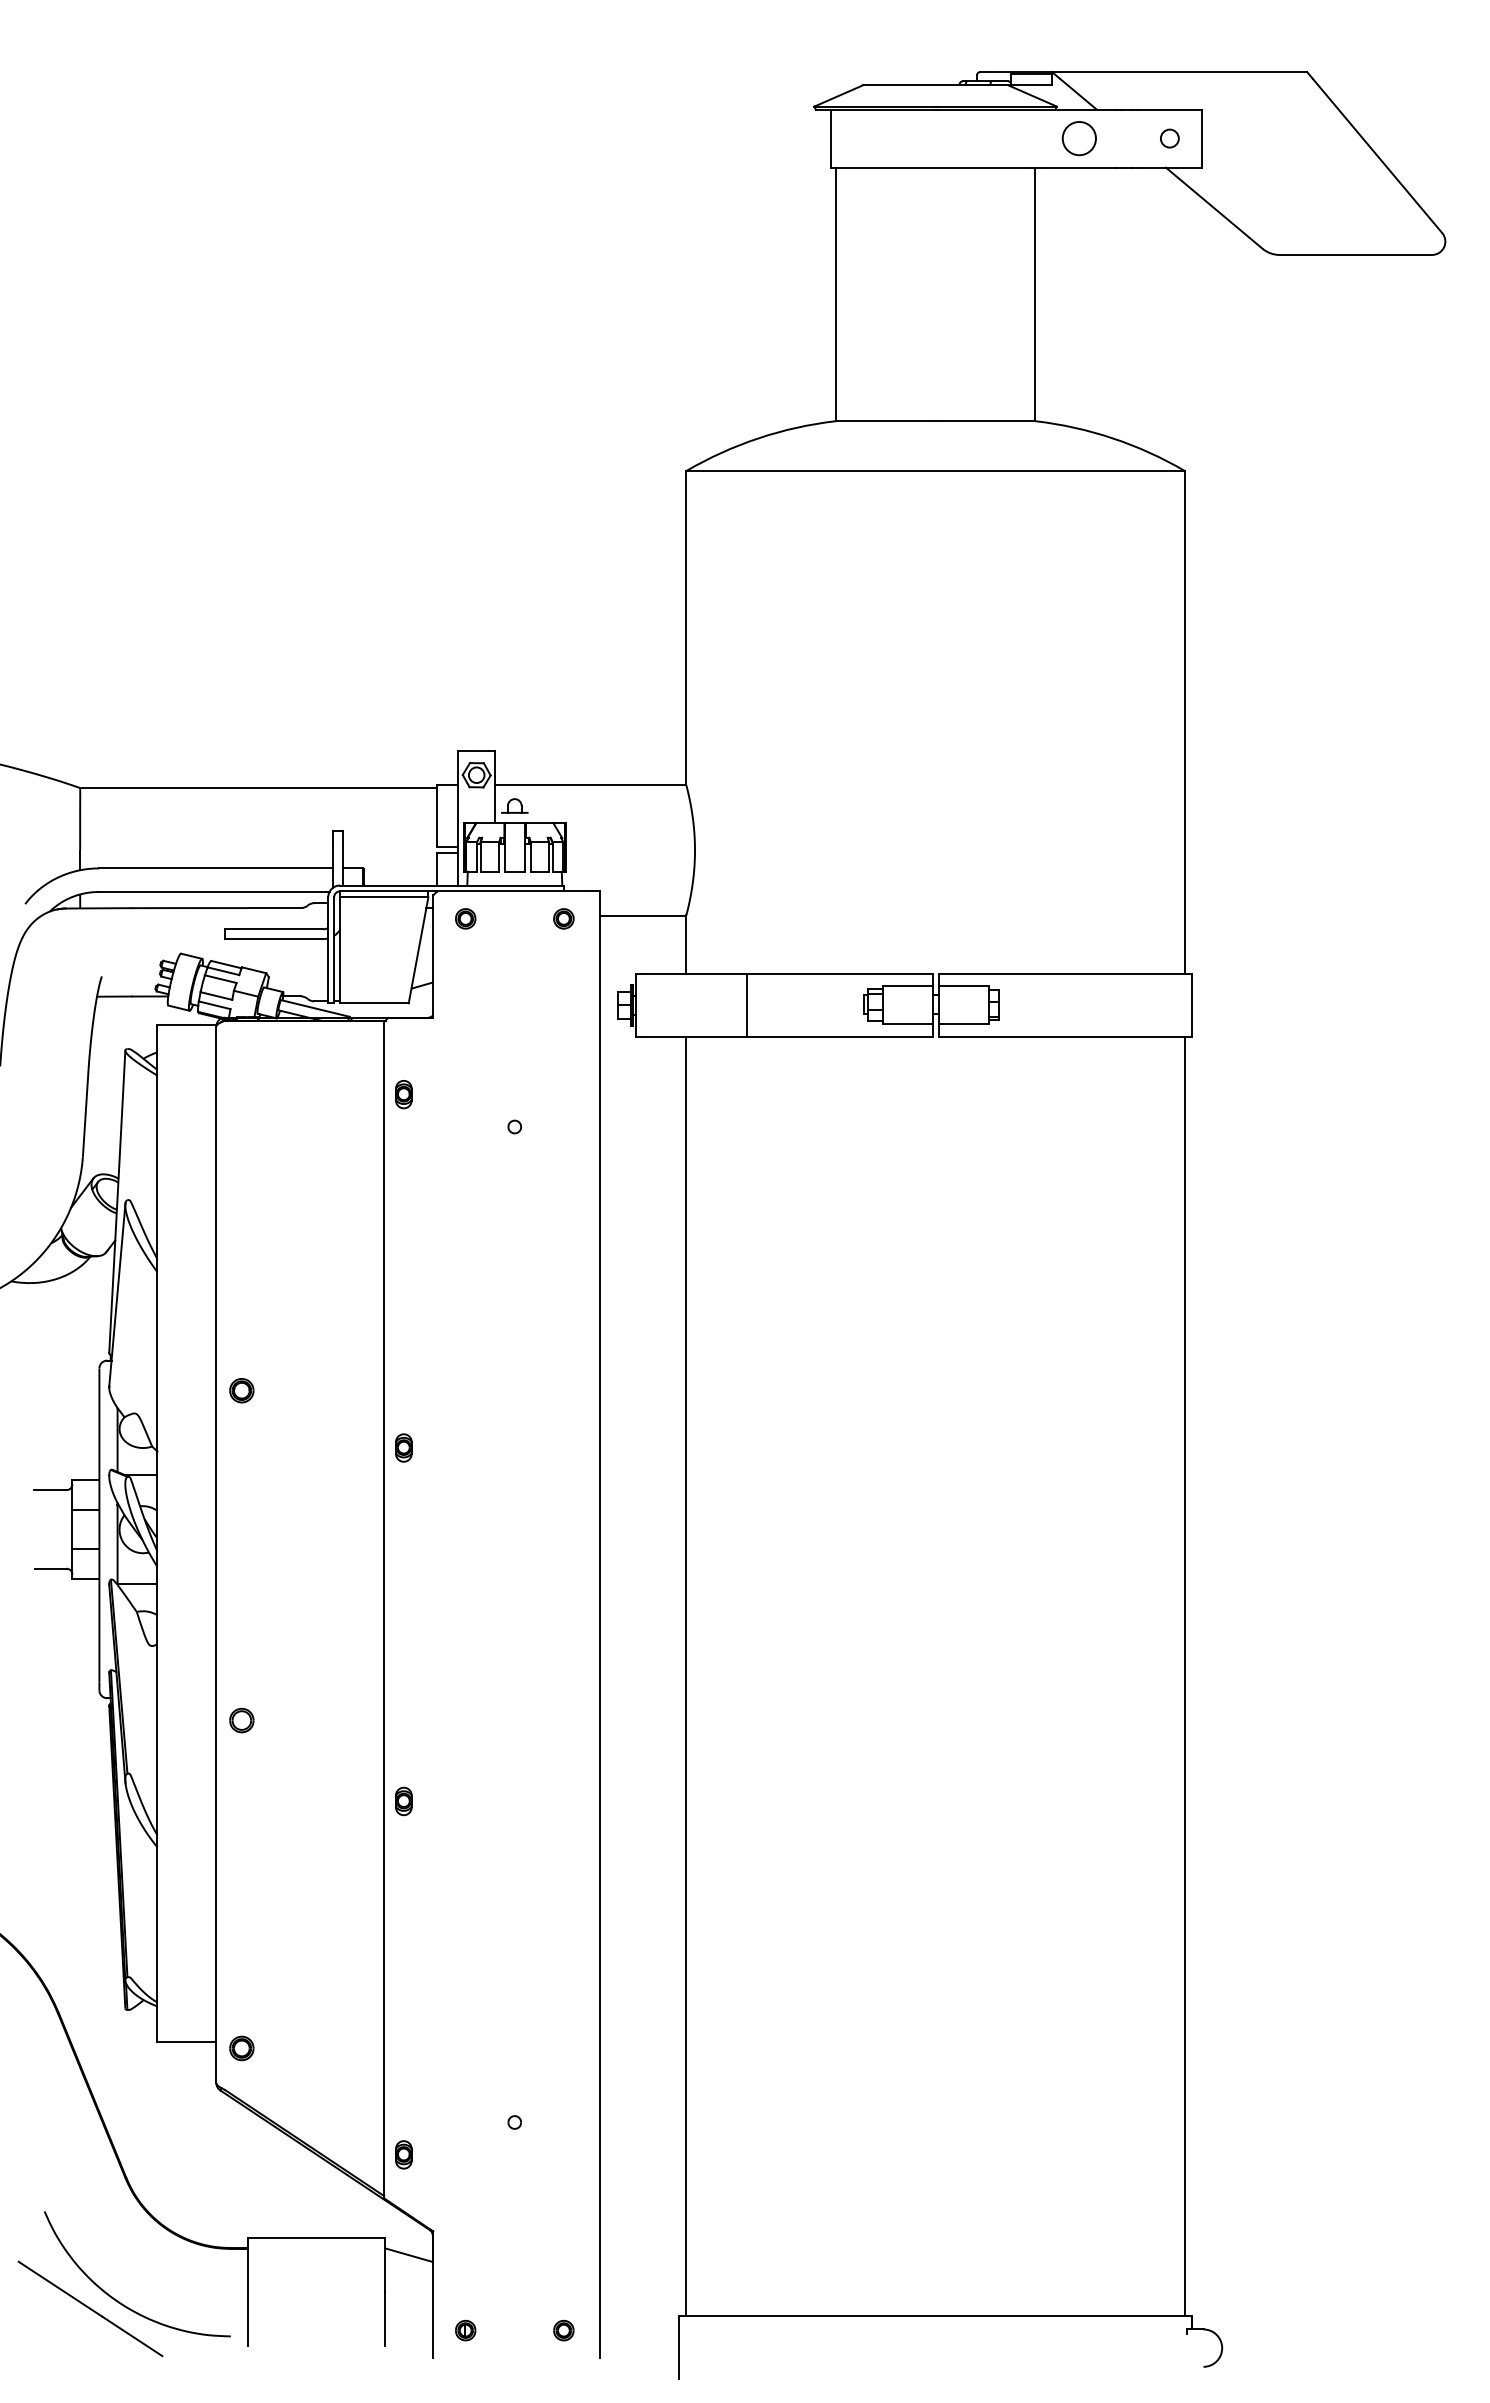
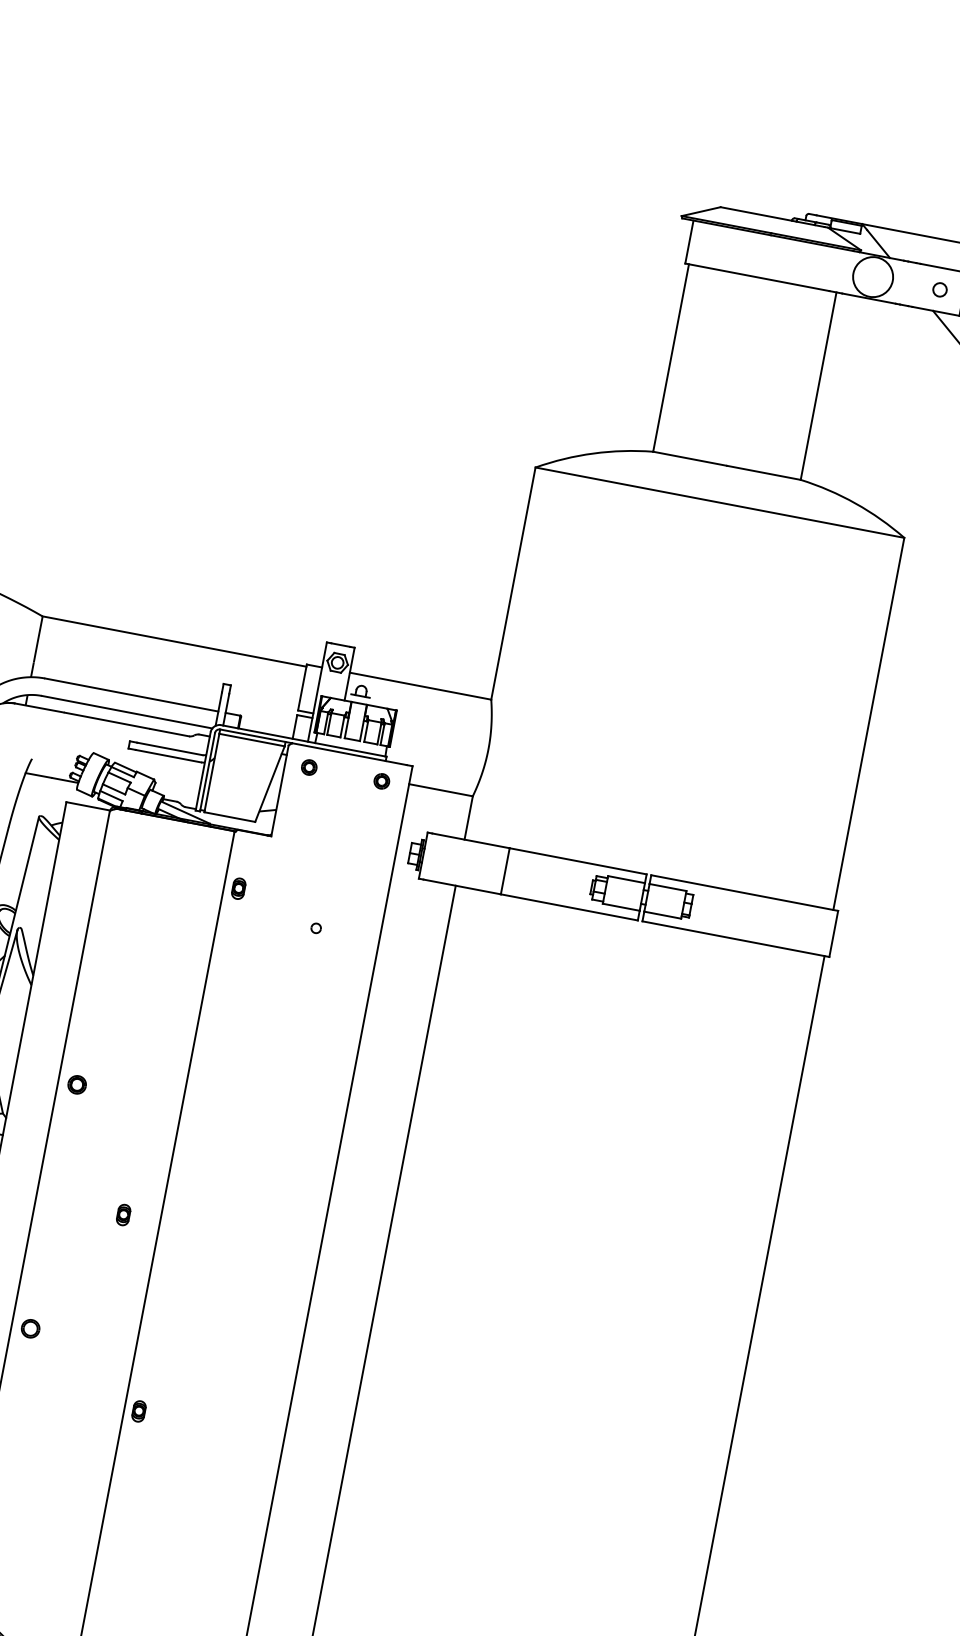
circle: (1079, 138) -> (873, 277), size x1.6
part: (403, 1447) -> (123, 1214), moved

